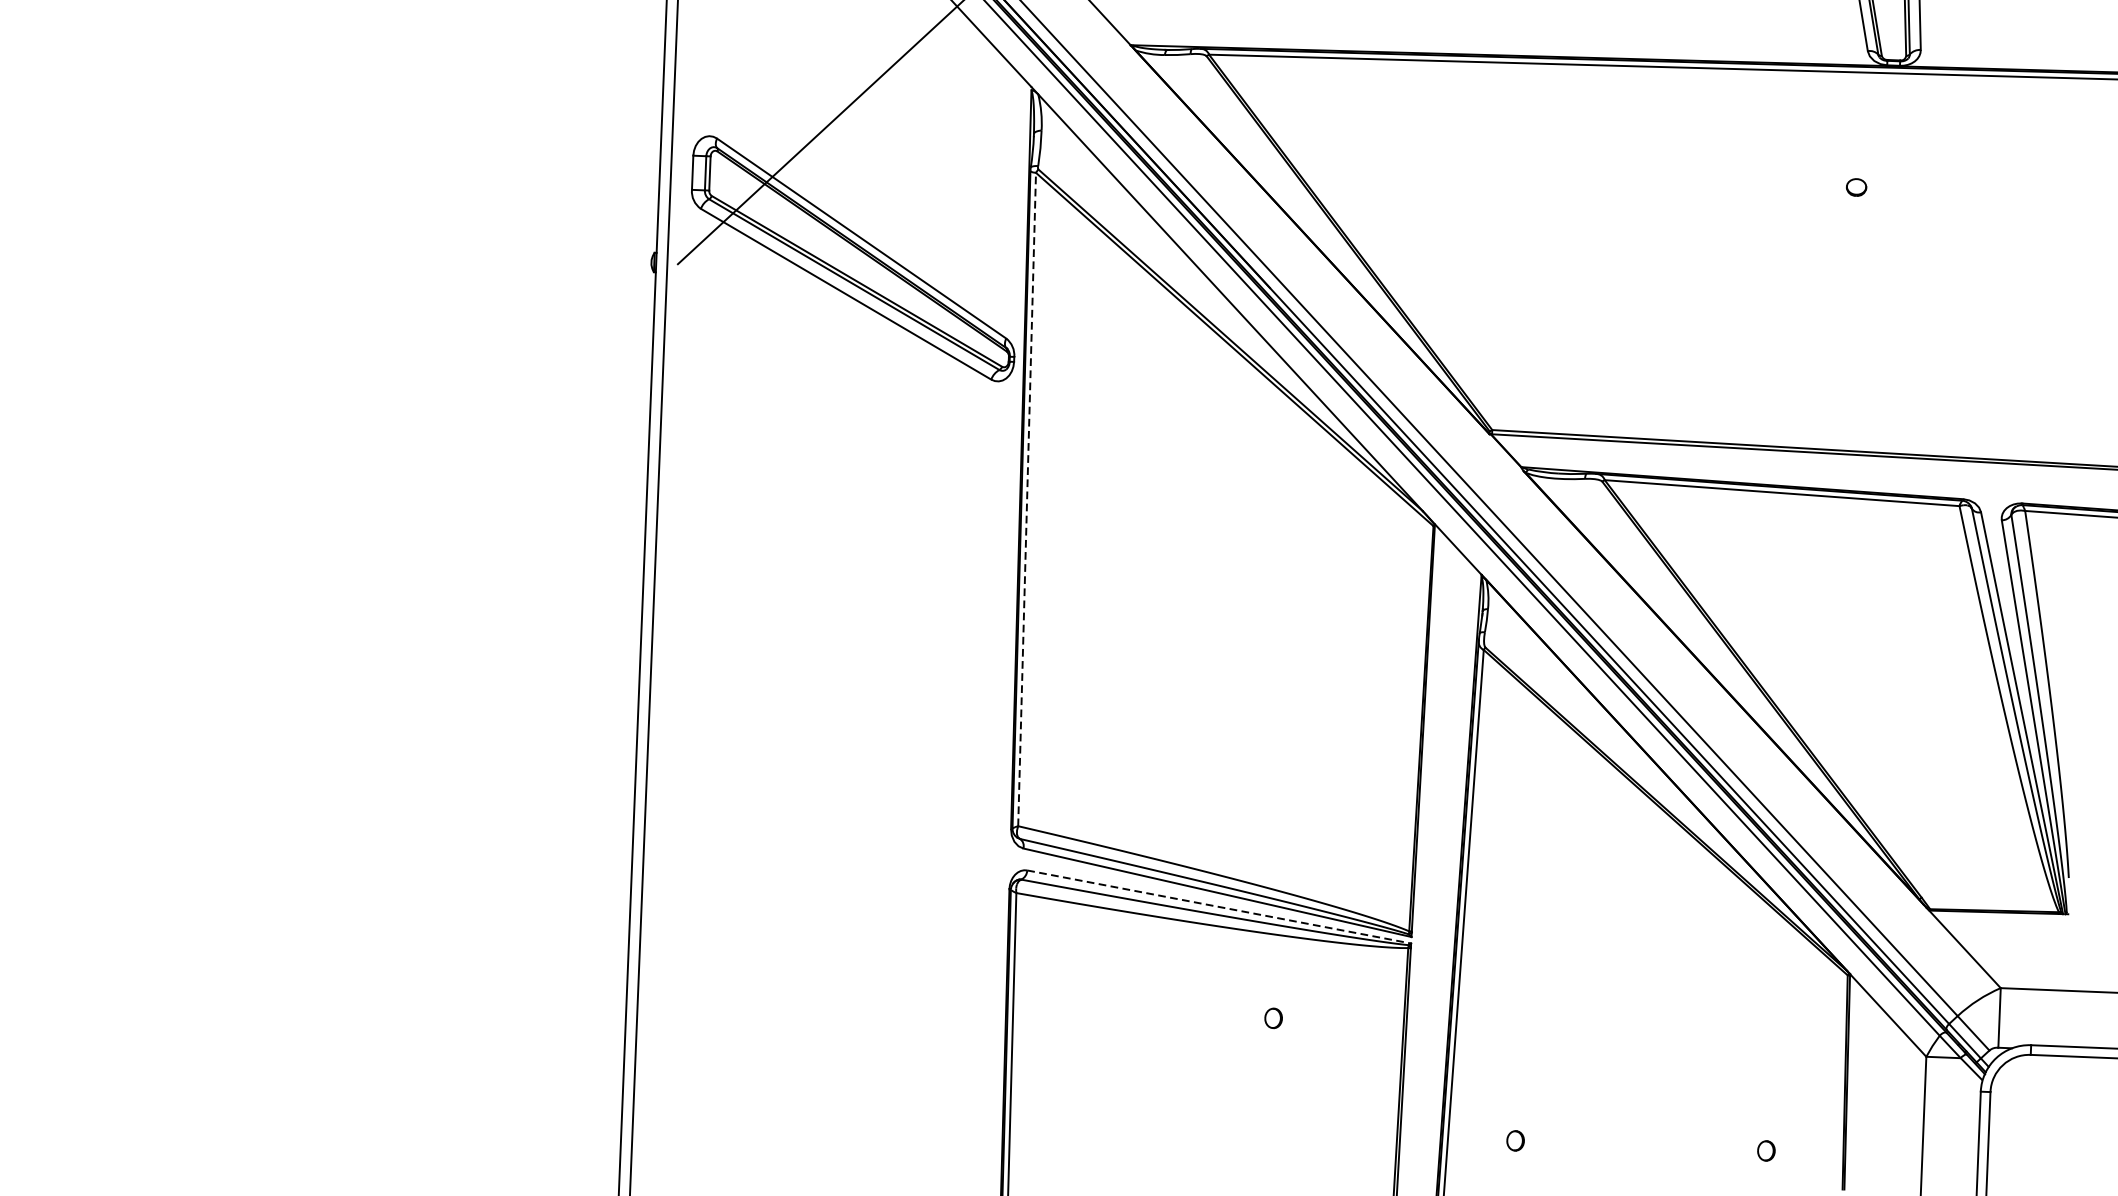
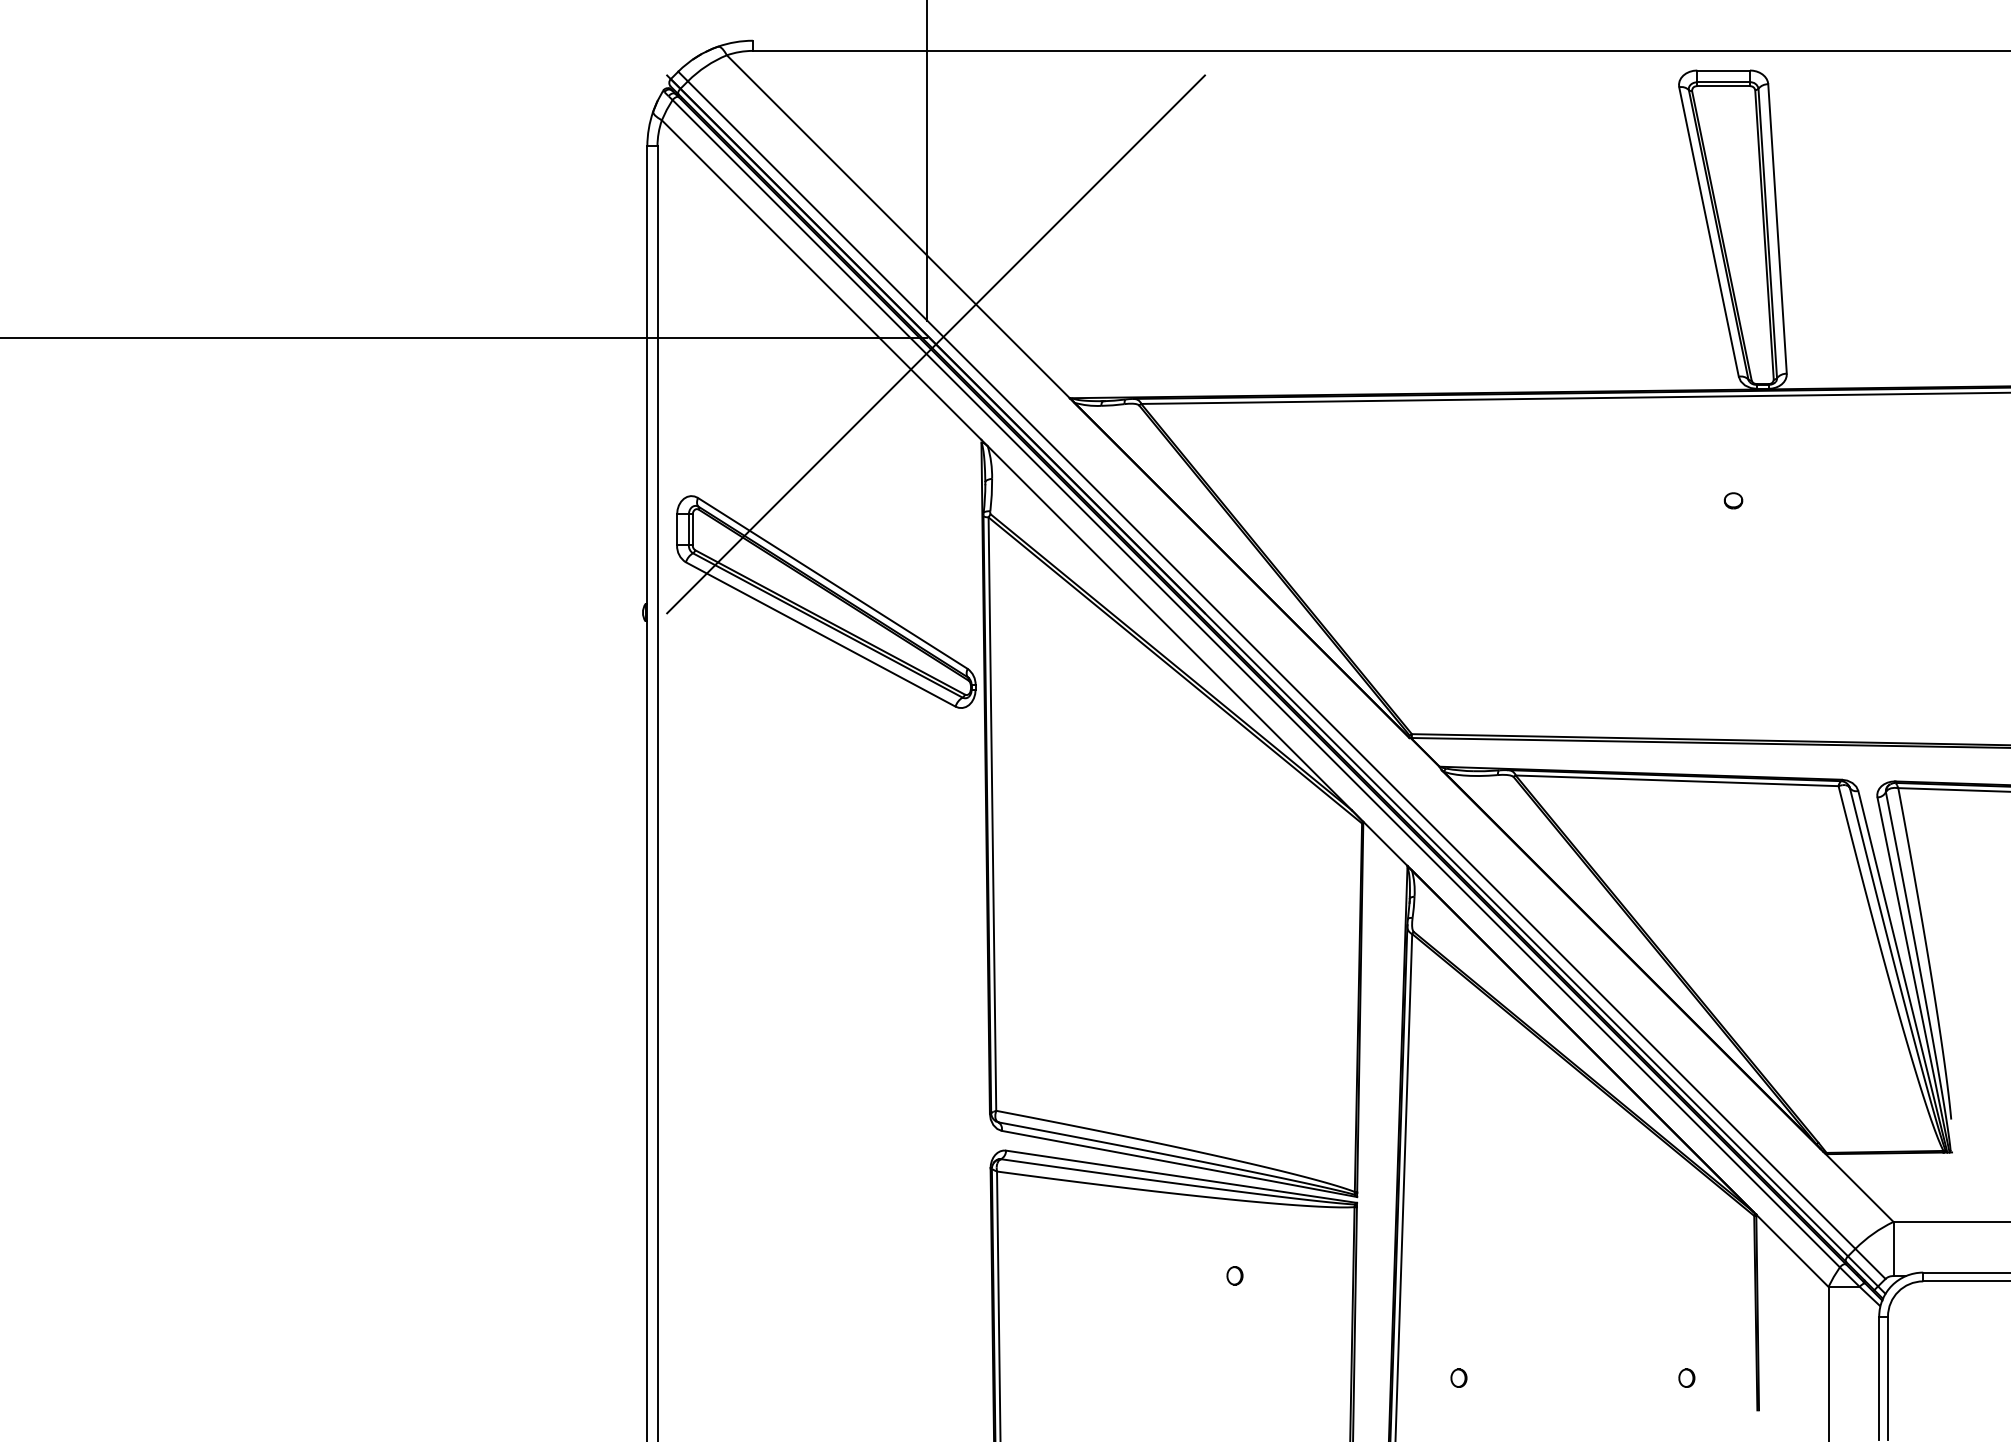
line: (1027, 499) -> (992, 814), dashed -> solid
line: (1220, 906) -> (1182, 1176), dashed -> solid

